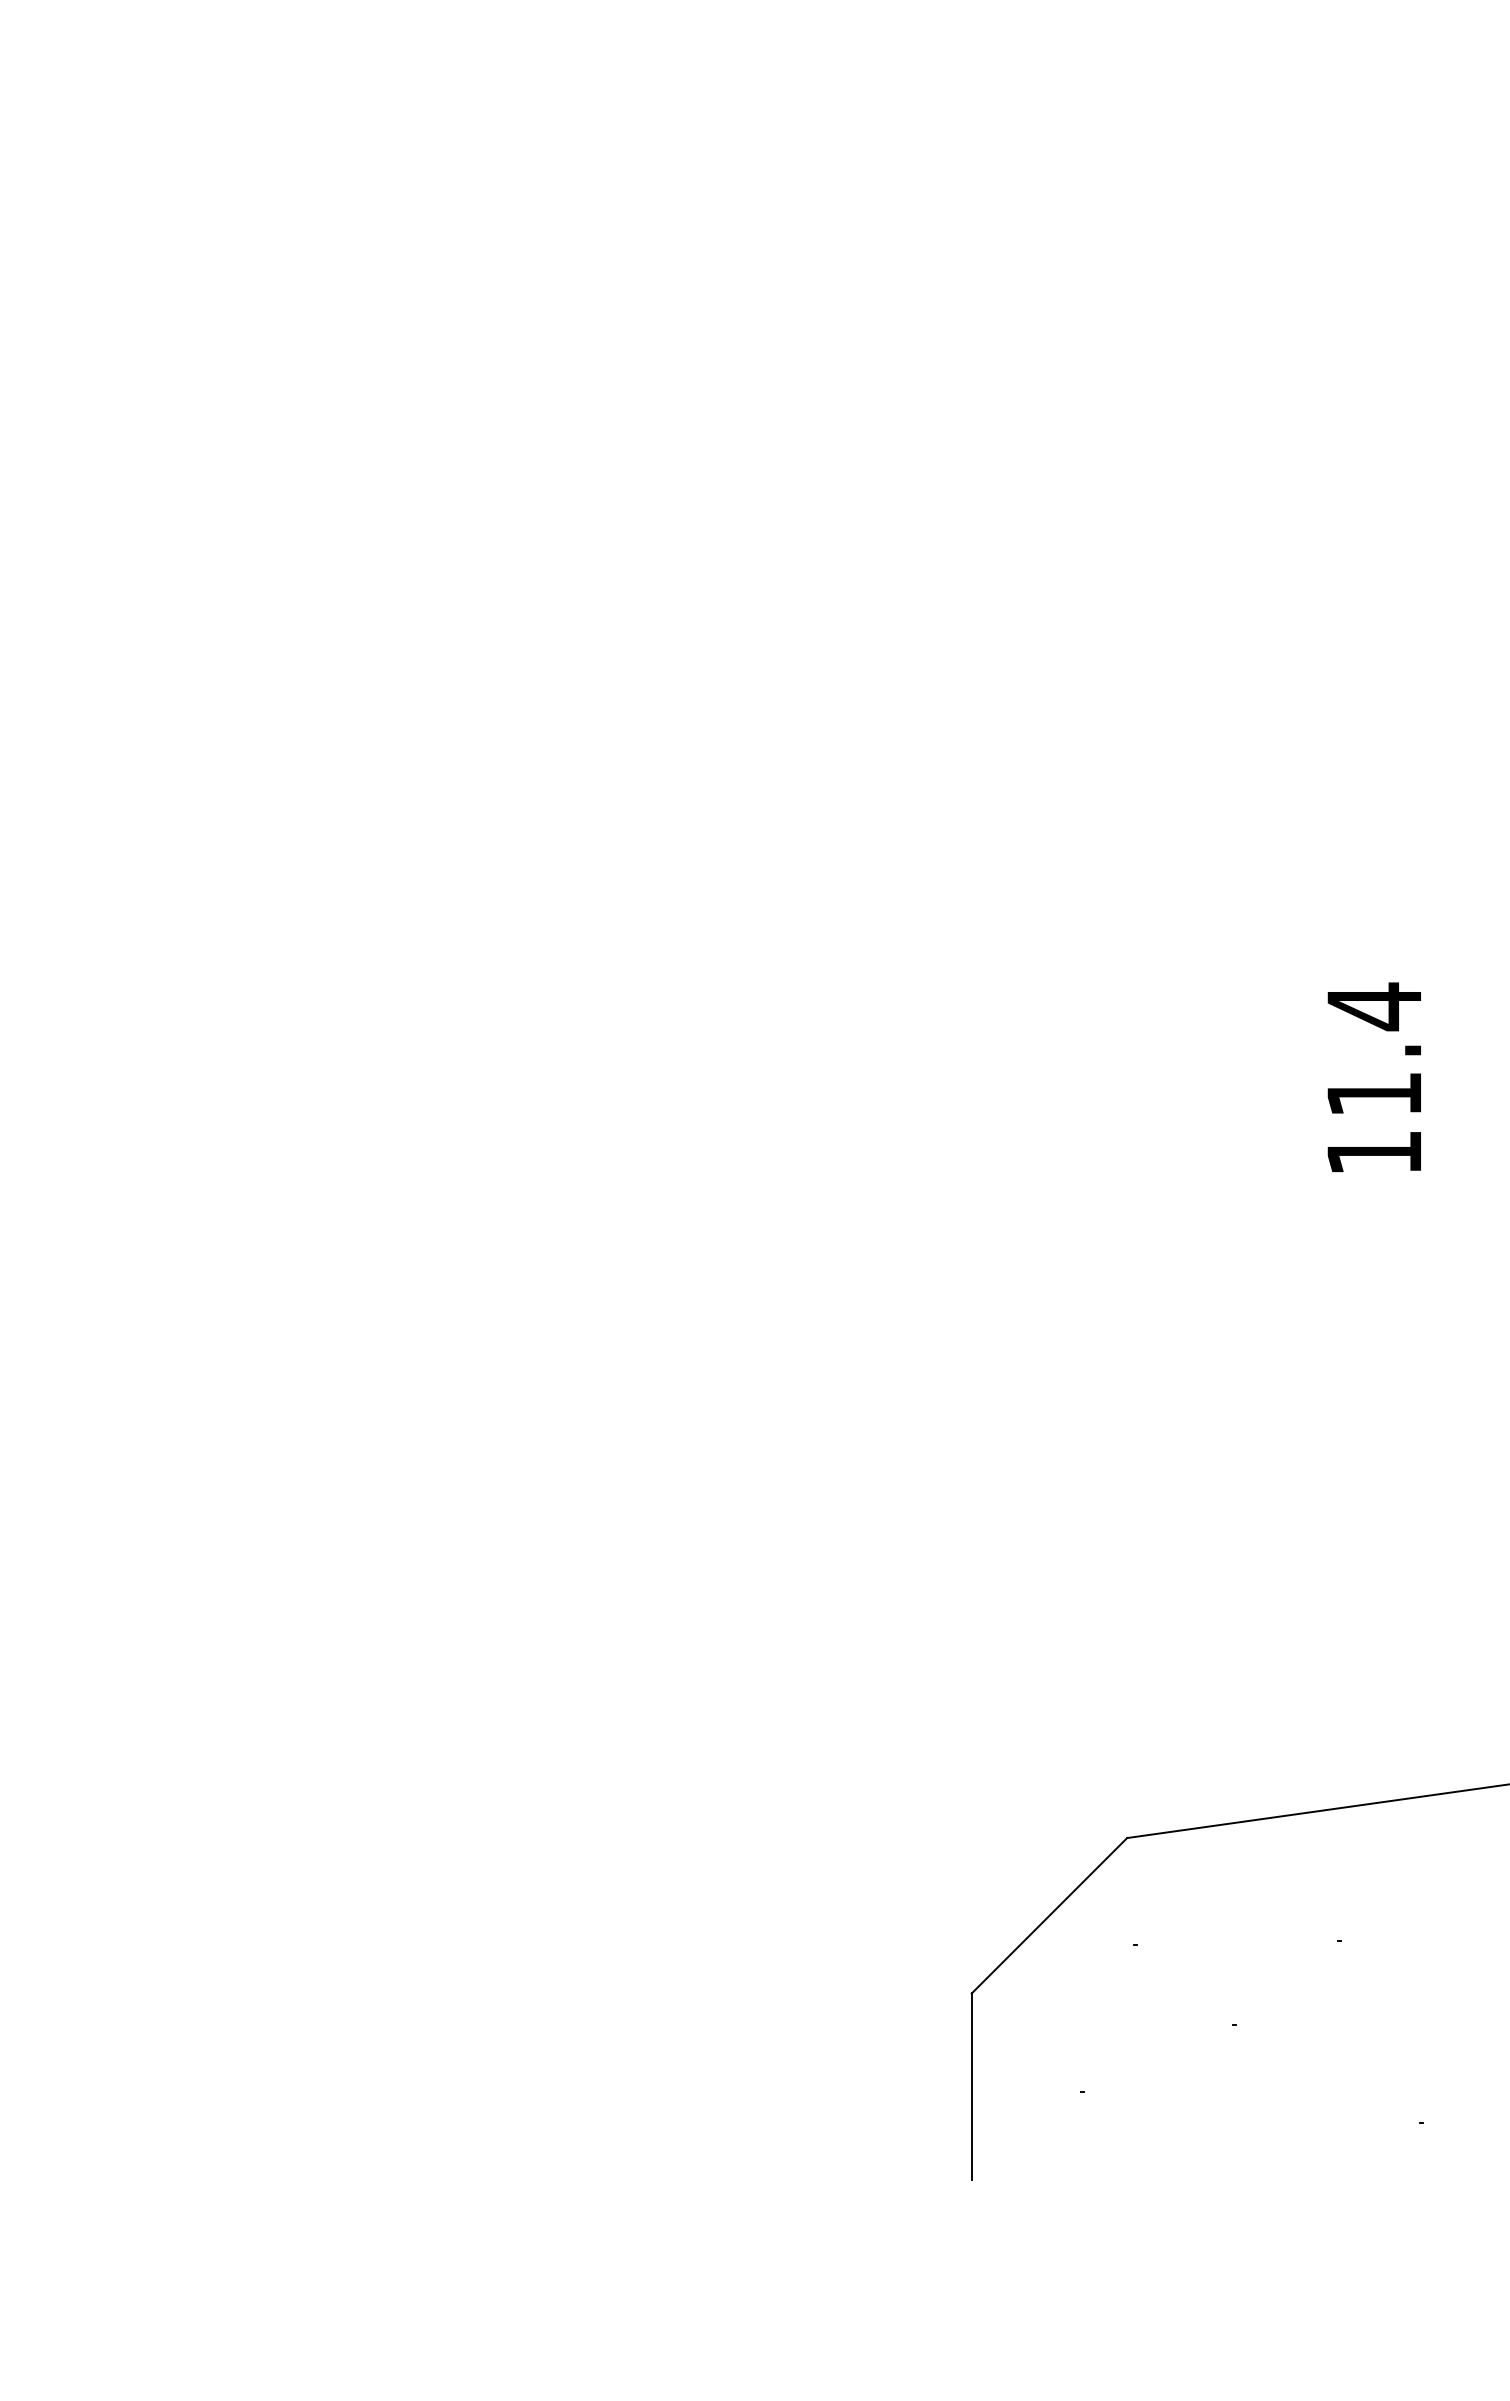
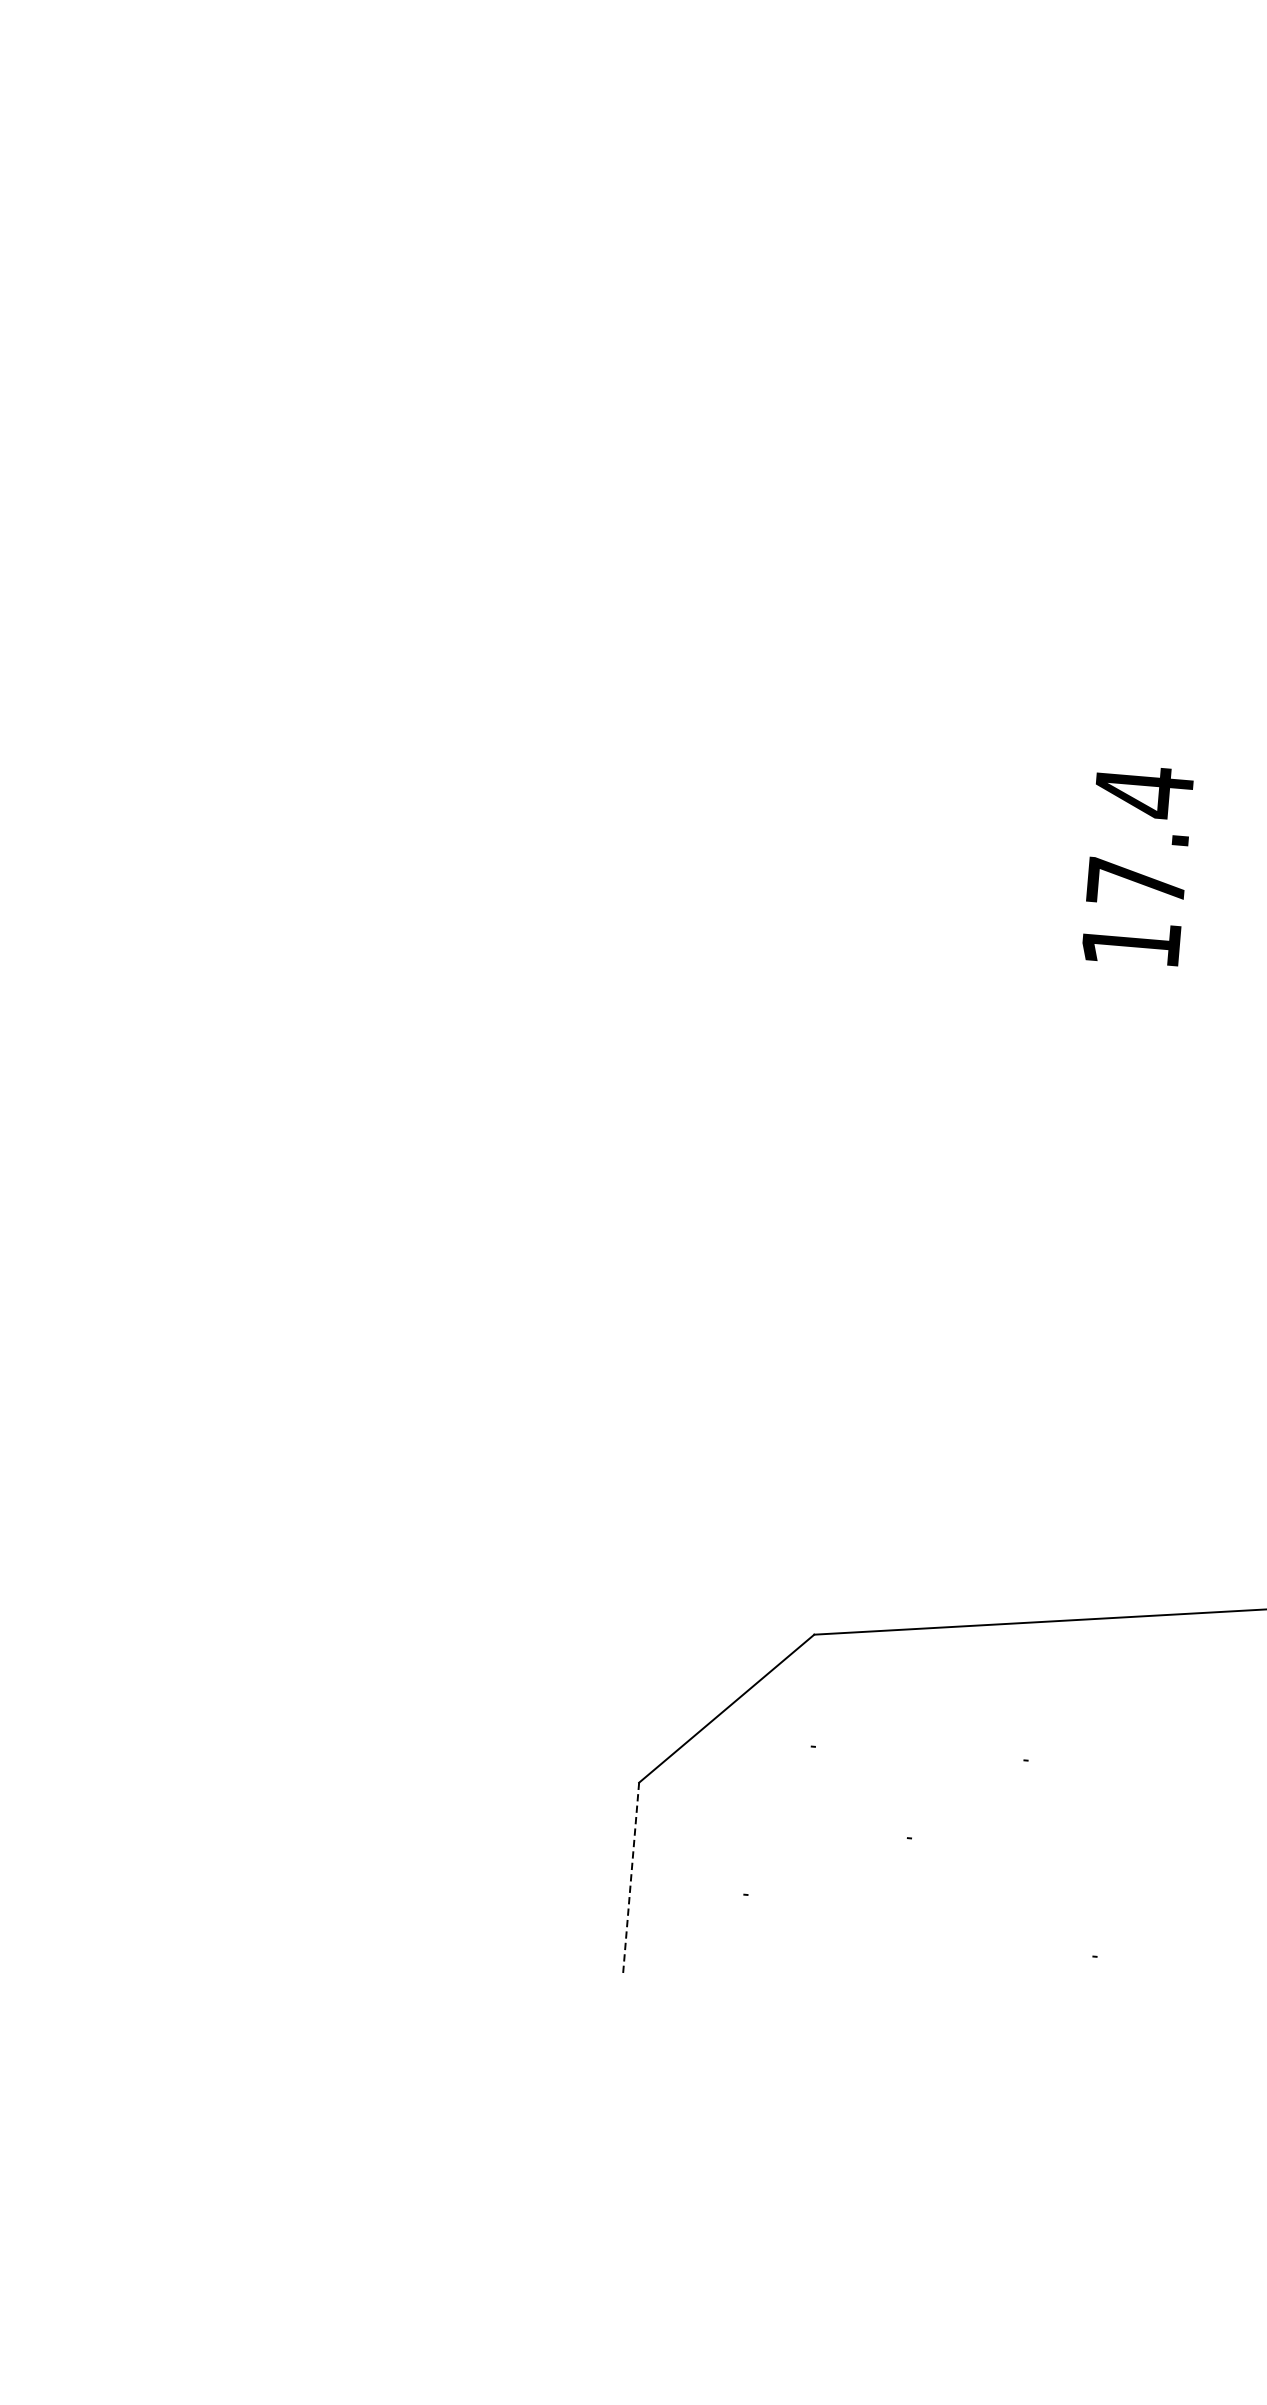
text: (1373, 1094) -> (1135, 883), 11.4 -> 17.4
line: (971, 2087) -> (630, 1880), solid -> dashed

